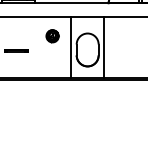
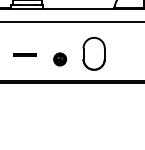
part: (53, 36) -> (60, 59), moved
line: (71, 47) -> (78, 51), removed
line: (104, 47) -> (110, 51), removed

